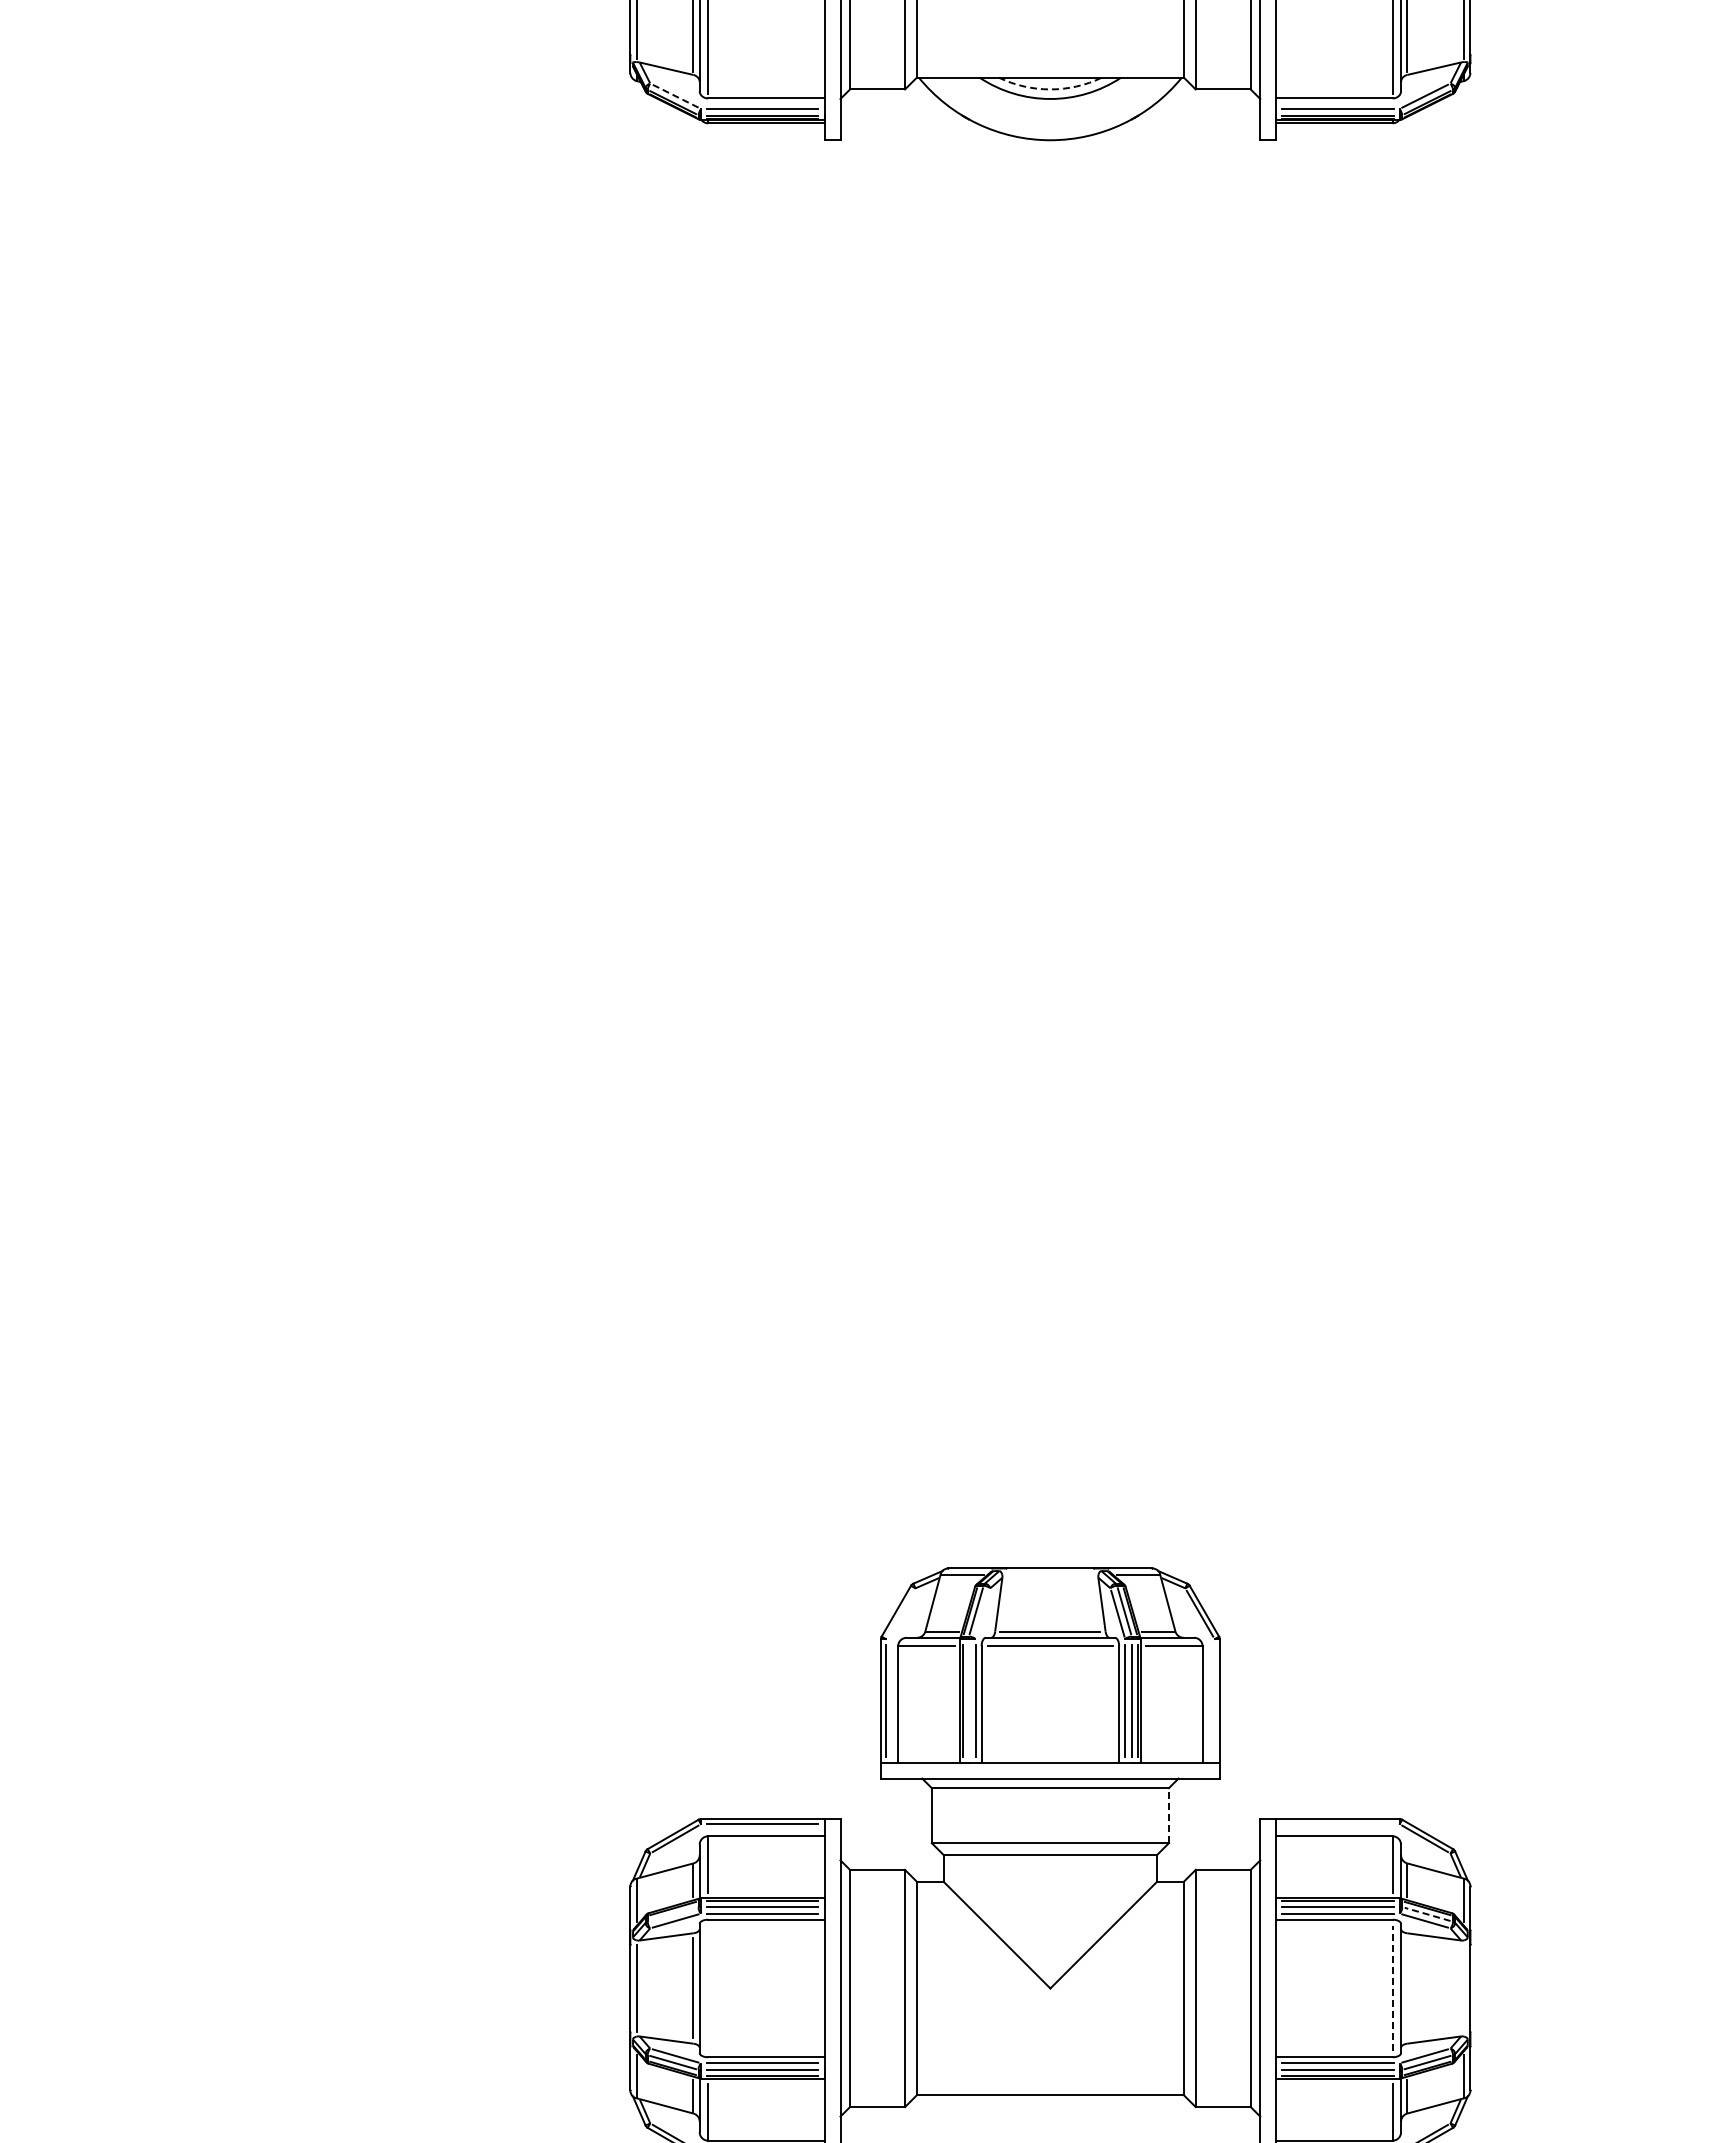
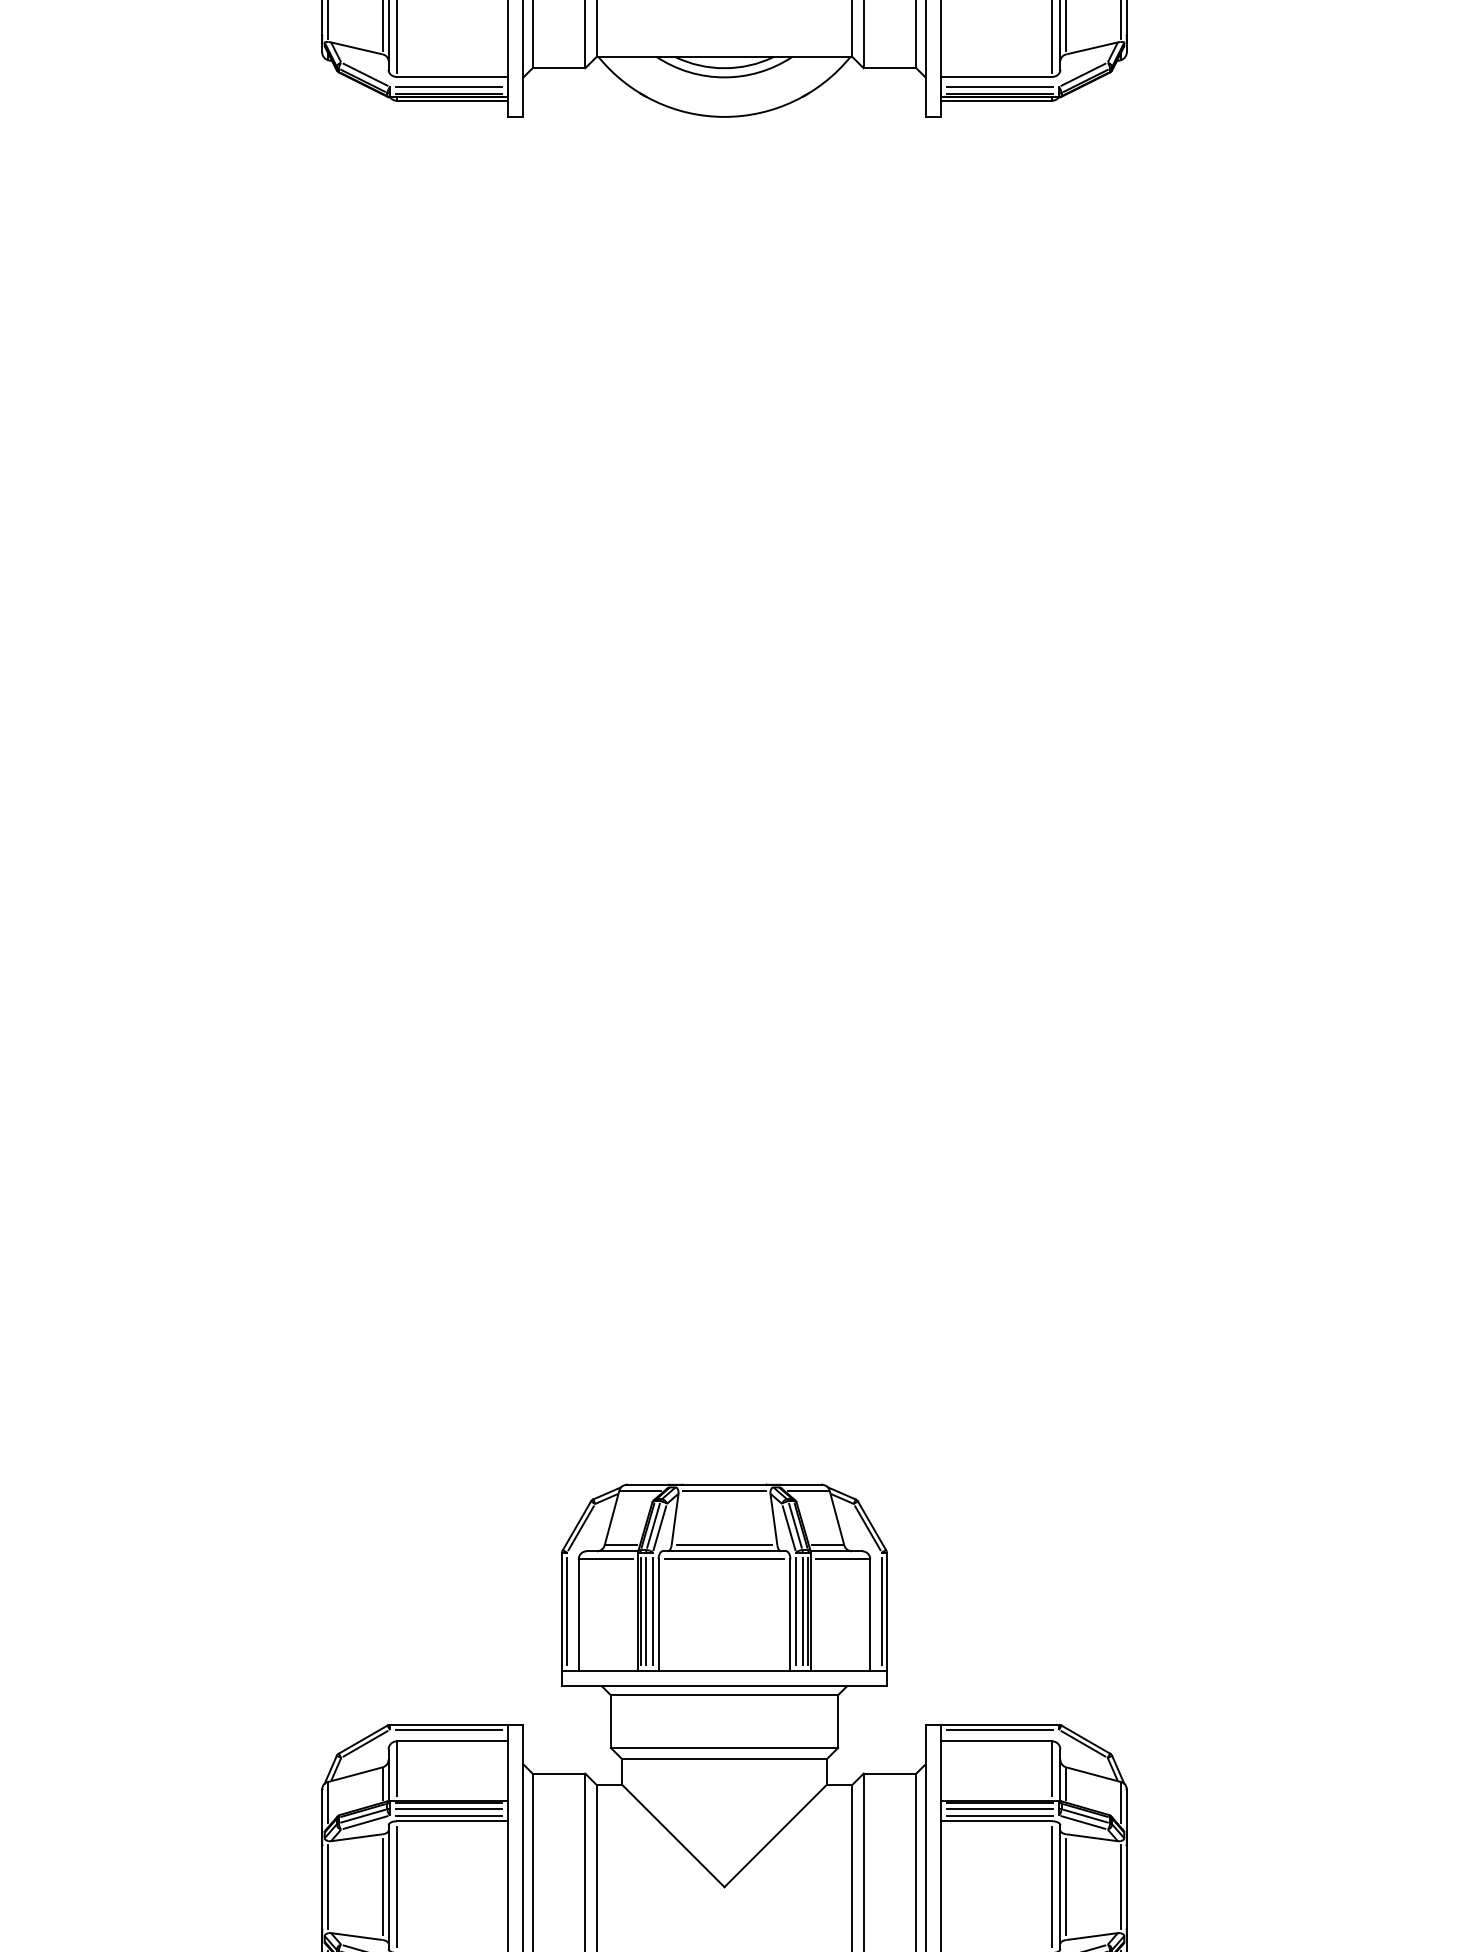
arc: (1050, 89) -> (724, 68), dashed -> solid
line: (675, 96) -> (365, 75), dashed -> solid
line: (1050, 1574) -> (724, 1490), added
line: (900, 1613) -> (580, 1527), added
line: (982, 1613) -> (659, 1527), added
line: (968, 1700) -> (646, 1611), added
line: (1214, 1700) -> (881, 1611), added
line: (1168, 1815) -> (837, 1721), dashed -> solid
line: (1337, 1824) -> (999, 1730), added
line: (672, 1914) -> (362, 1816), added
line: (1427, 1914) -> (1085, 1816), dashed -> solid
line: (1392, 1987) -> (1052, 1886), dashed -> solid
line: (708, 1988) -> (397, 1887), added
line: (1407, 1988) -> (1066, 1887), added
line: (1464, 1988) -> (1121, 1887), added

